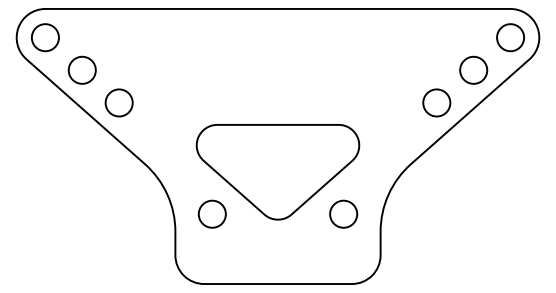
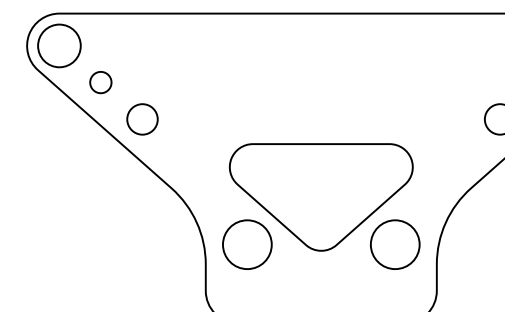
circle: (44, 37) -> (58, 45), size x1.4
circle: (81, 69) -> (100, 81), size x0.7
circle: (211, 213) -> (246, 243), size x1.6
circle: (343, 213) -> (395, 243), size x1.6

